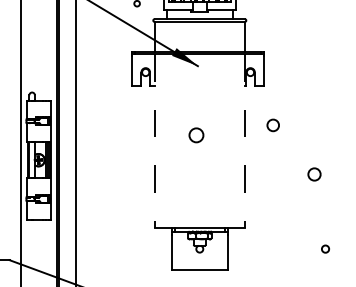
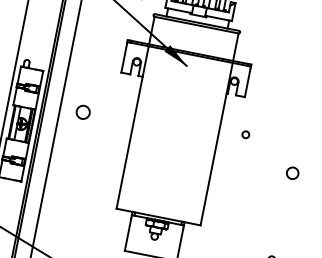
circle: (272, 124) -> (245, 133), size x0.62
circle: (196, 135) -> (83, 112), moved
line: (154, 141) -> (132, 128), dashed -> solid
line: (244, 141) -> (216, 144), dashed -> solid
circle: (314, 174) -> (292, 173), moved

